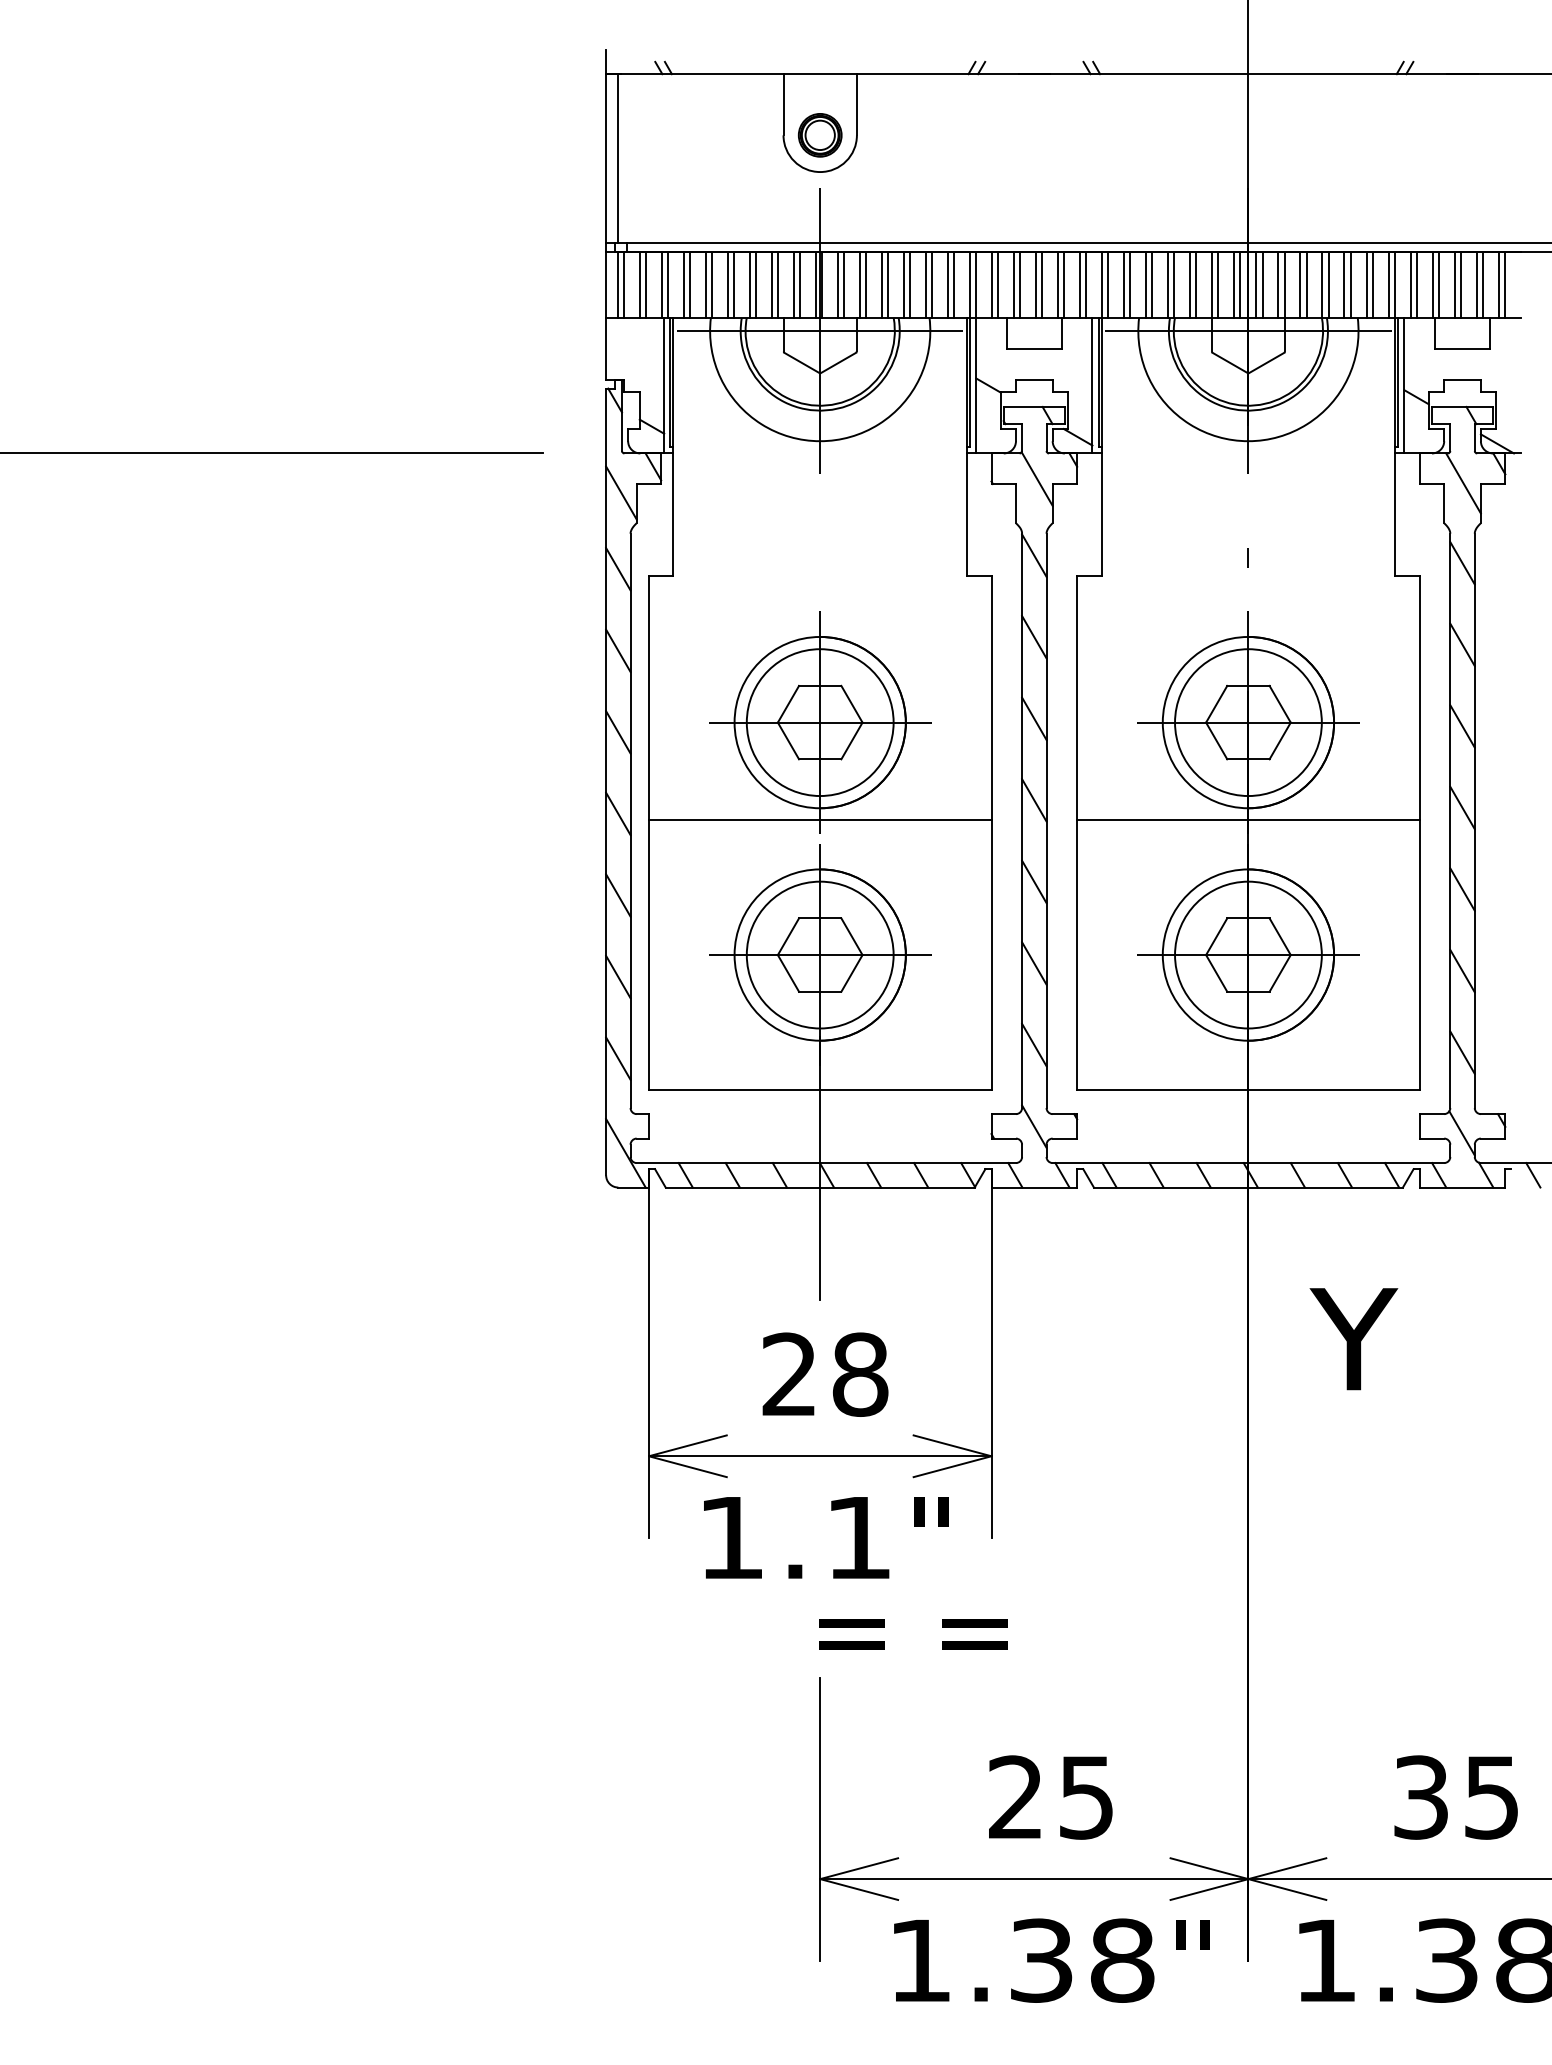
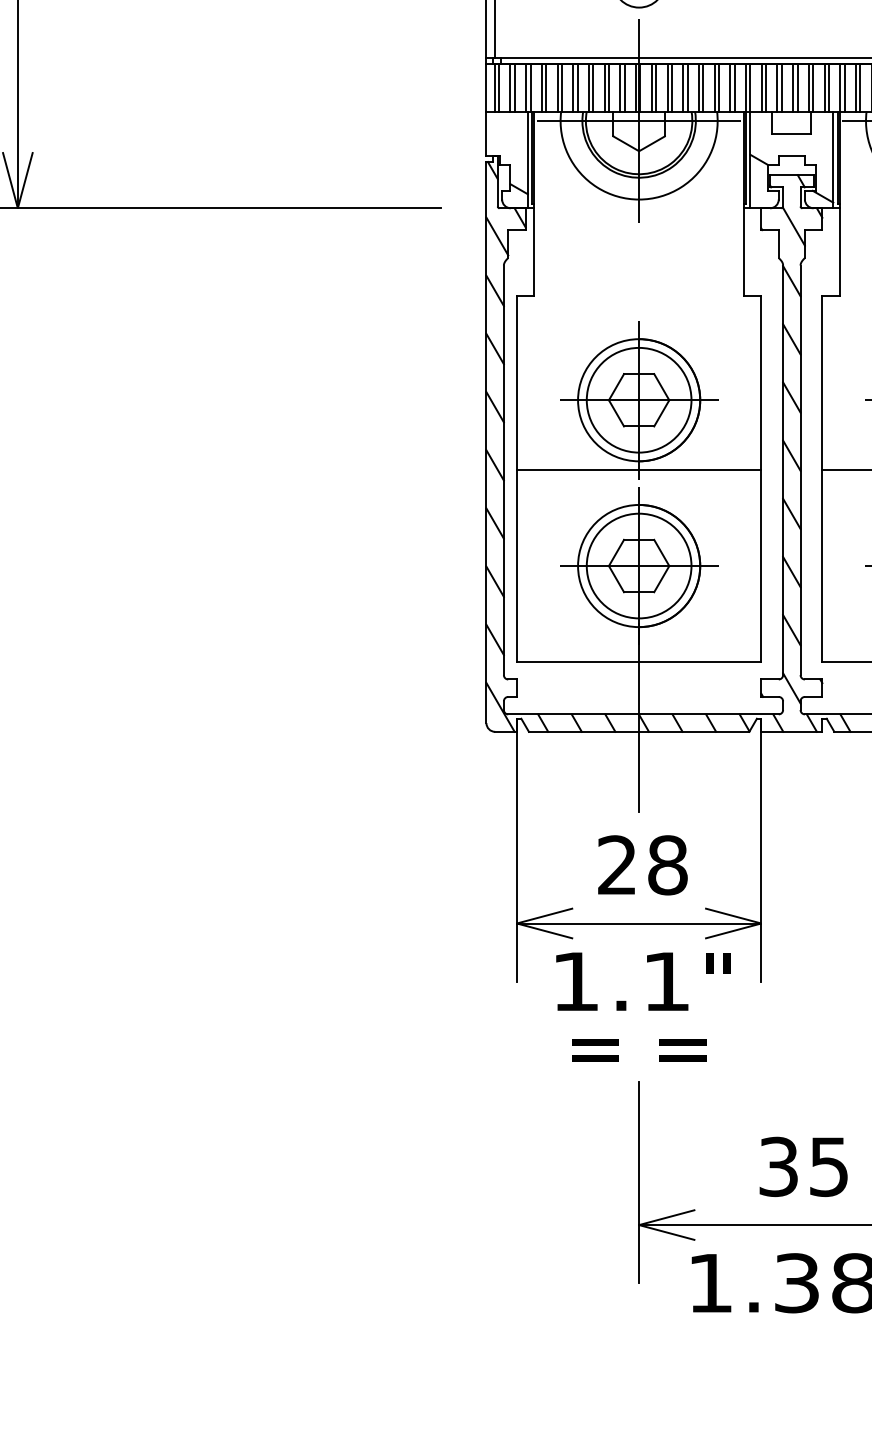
text: (913, 1634) -> (639, 1050), moved
text: (1015, 1797) -> (778, 1166), 25 -> 35

